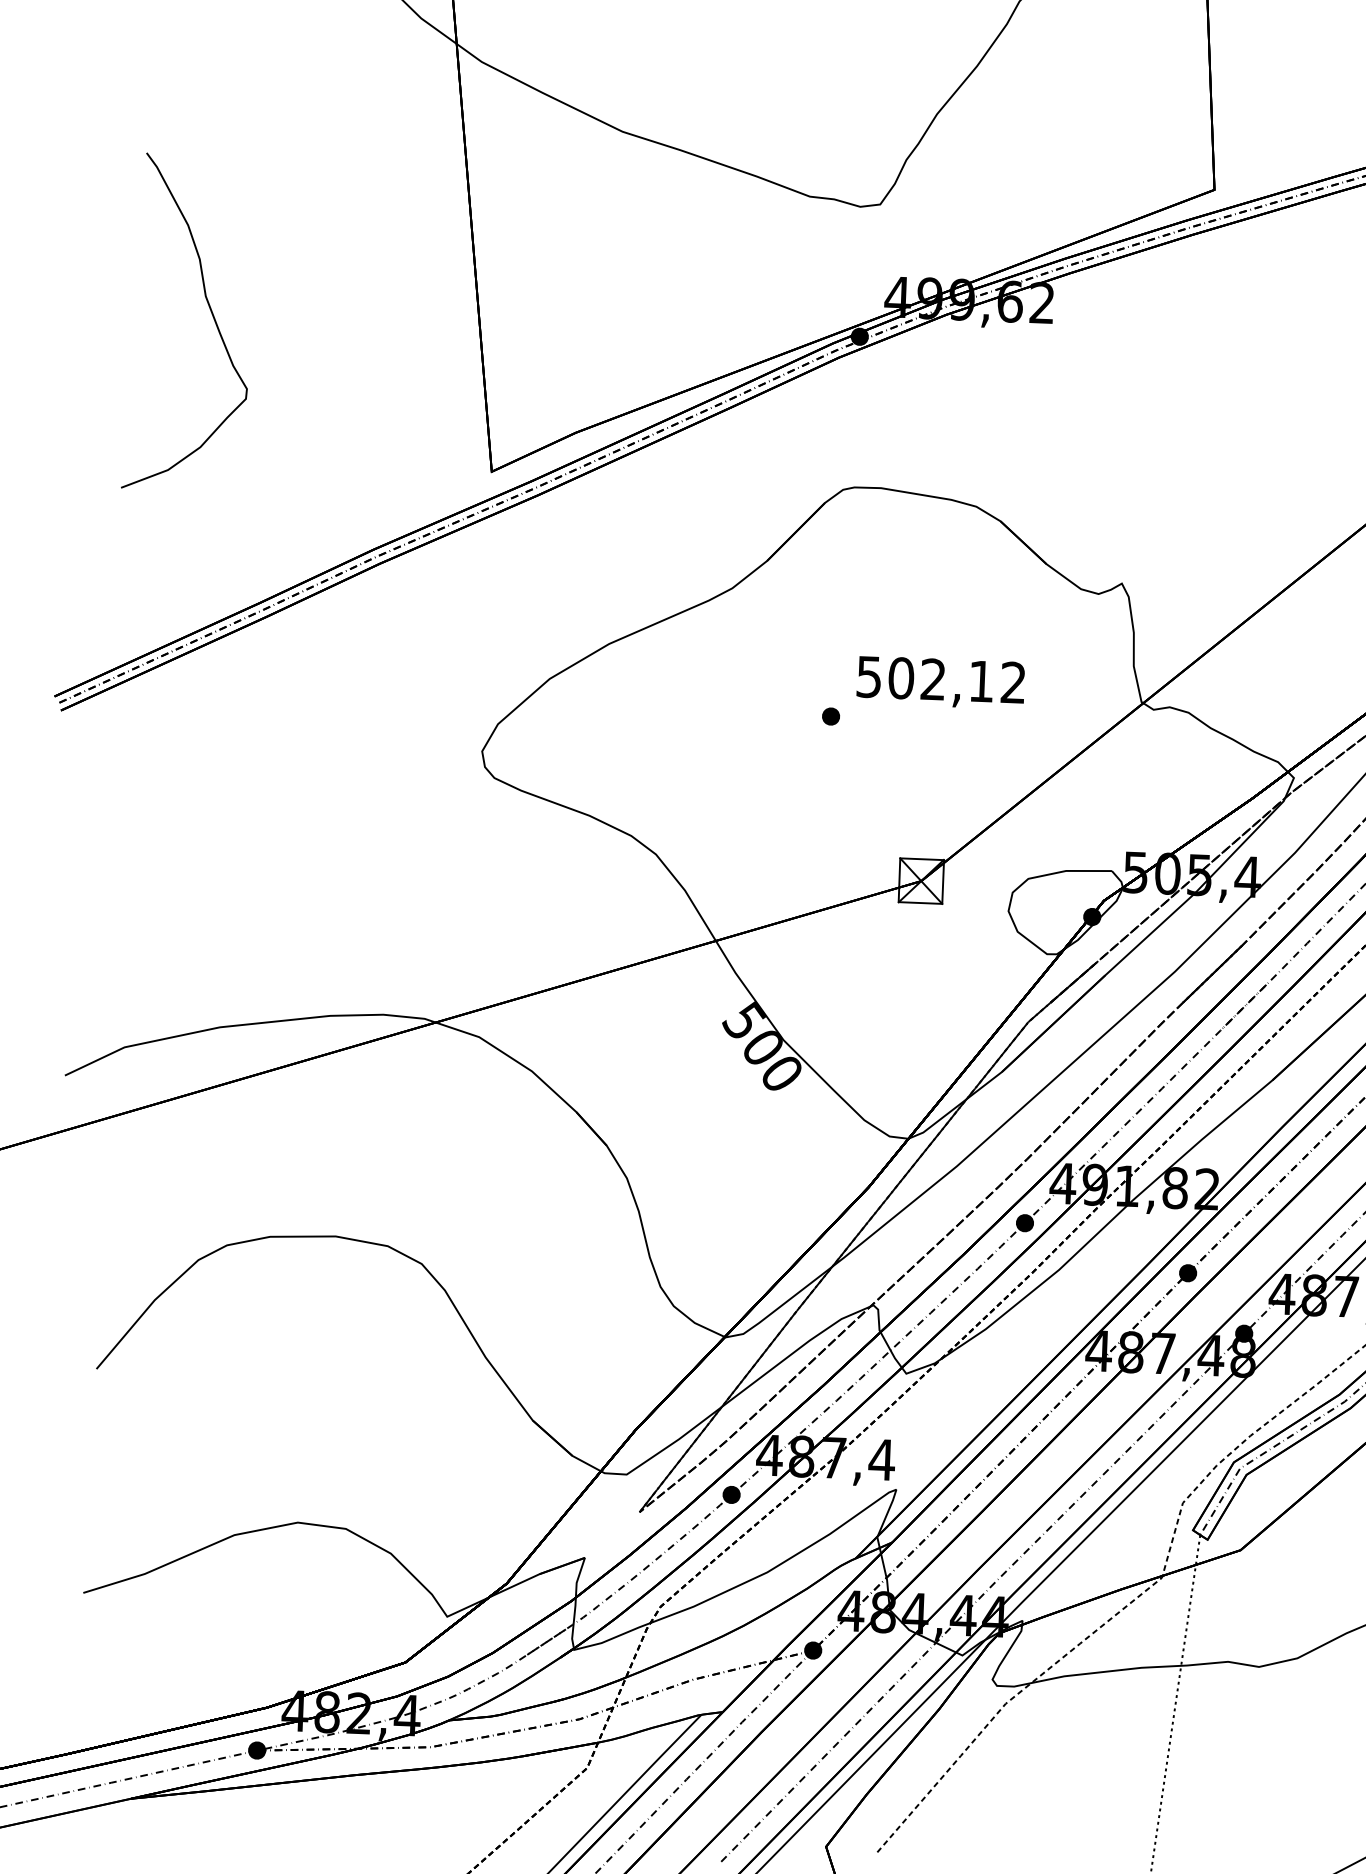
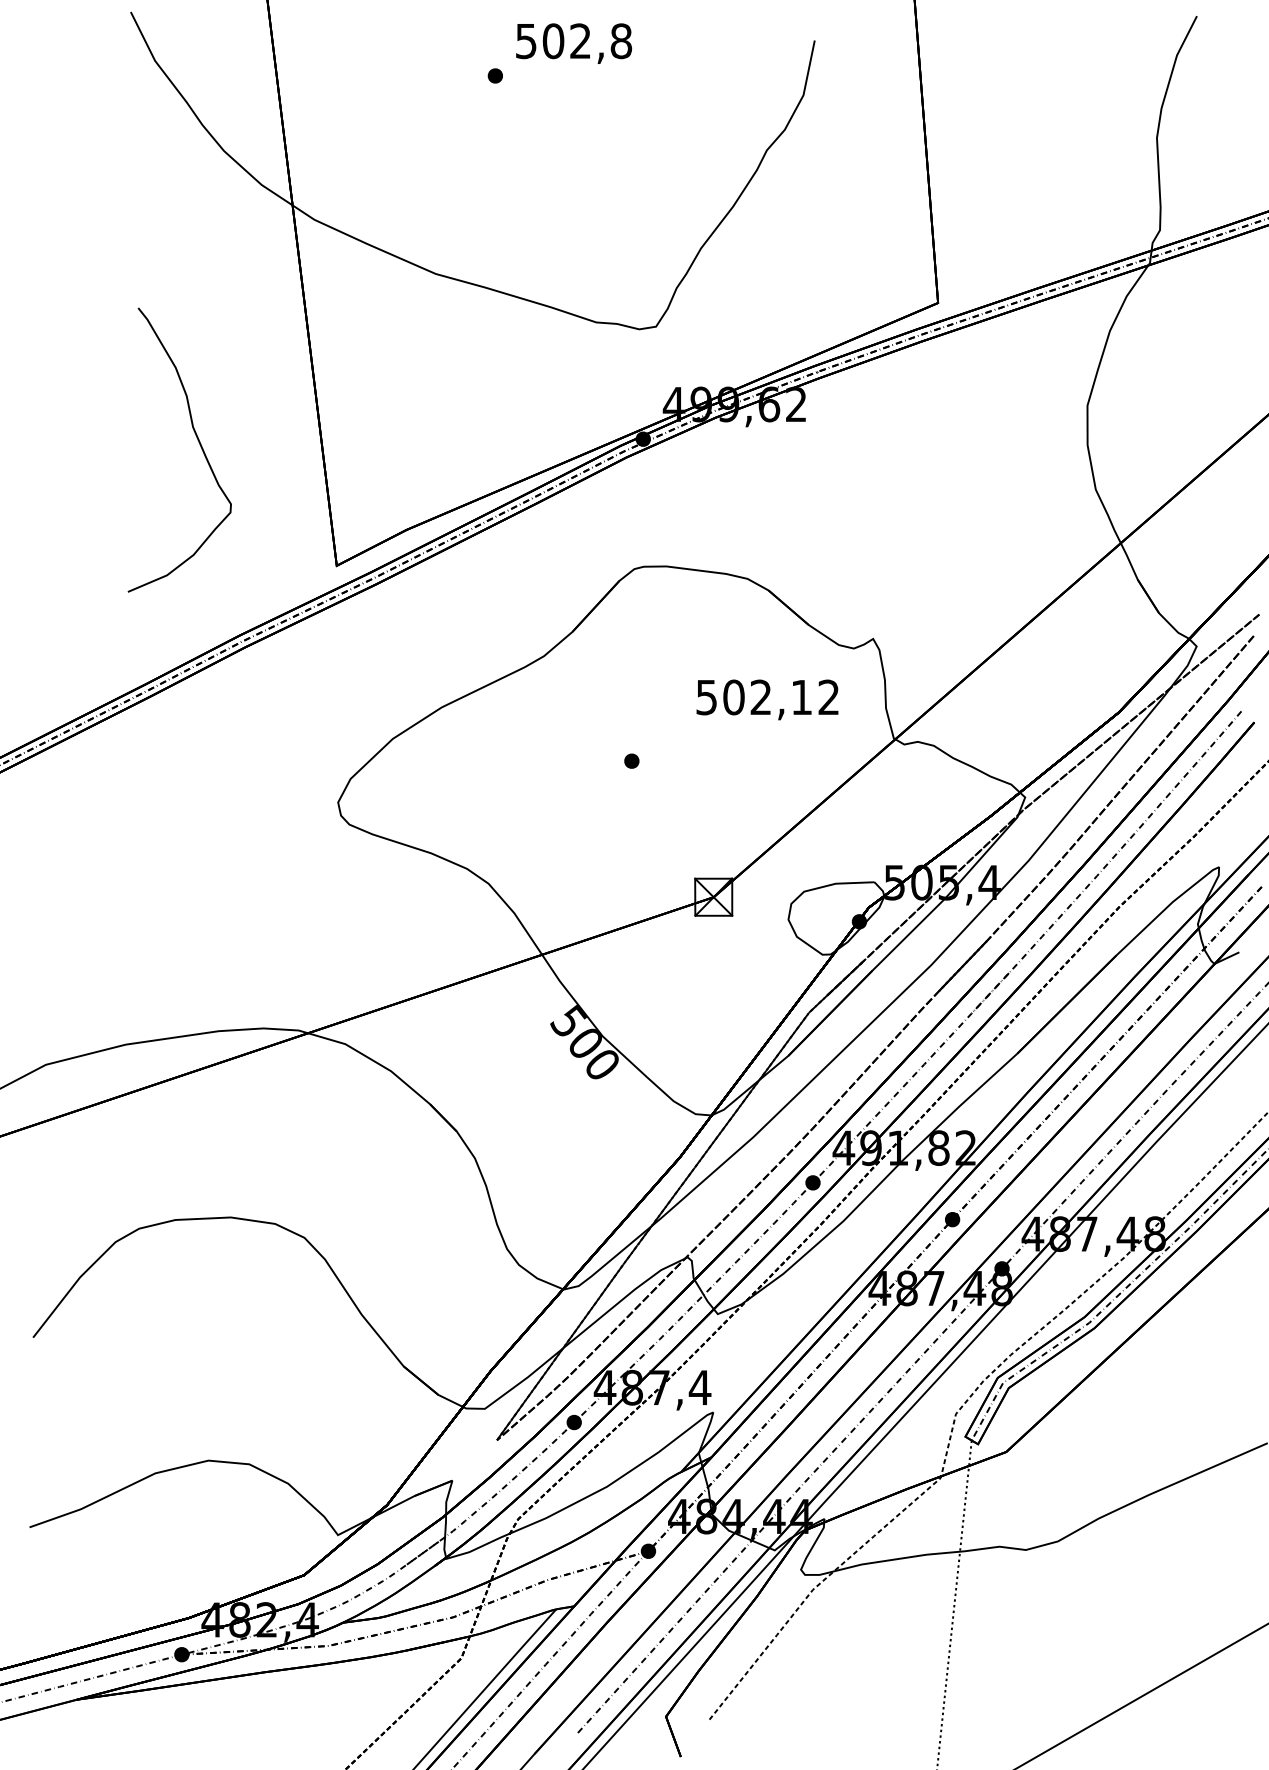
curve: (210, 312) -> (197, 440), moved
text: (940, 682) -> (767, 699), moved

